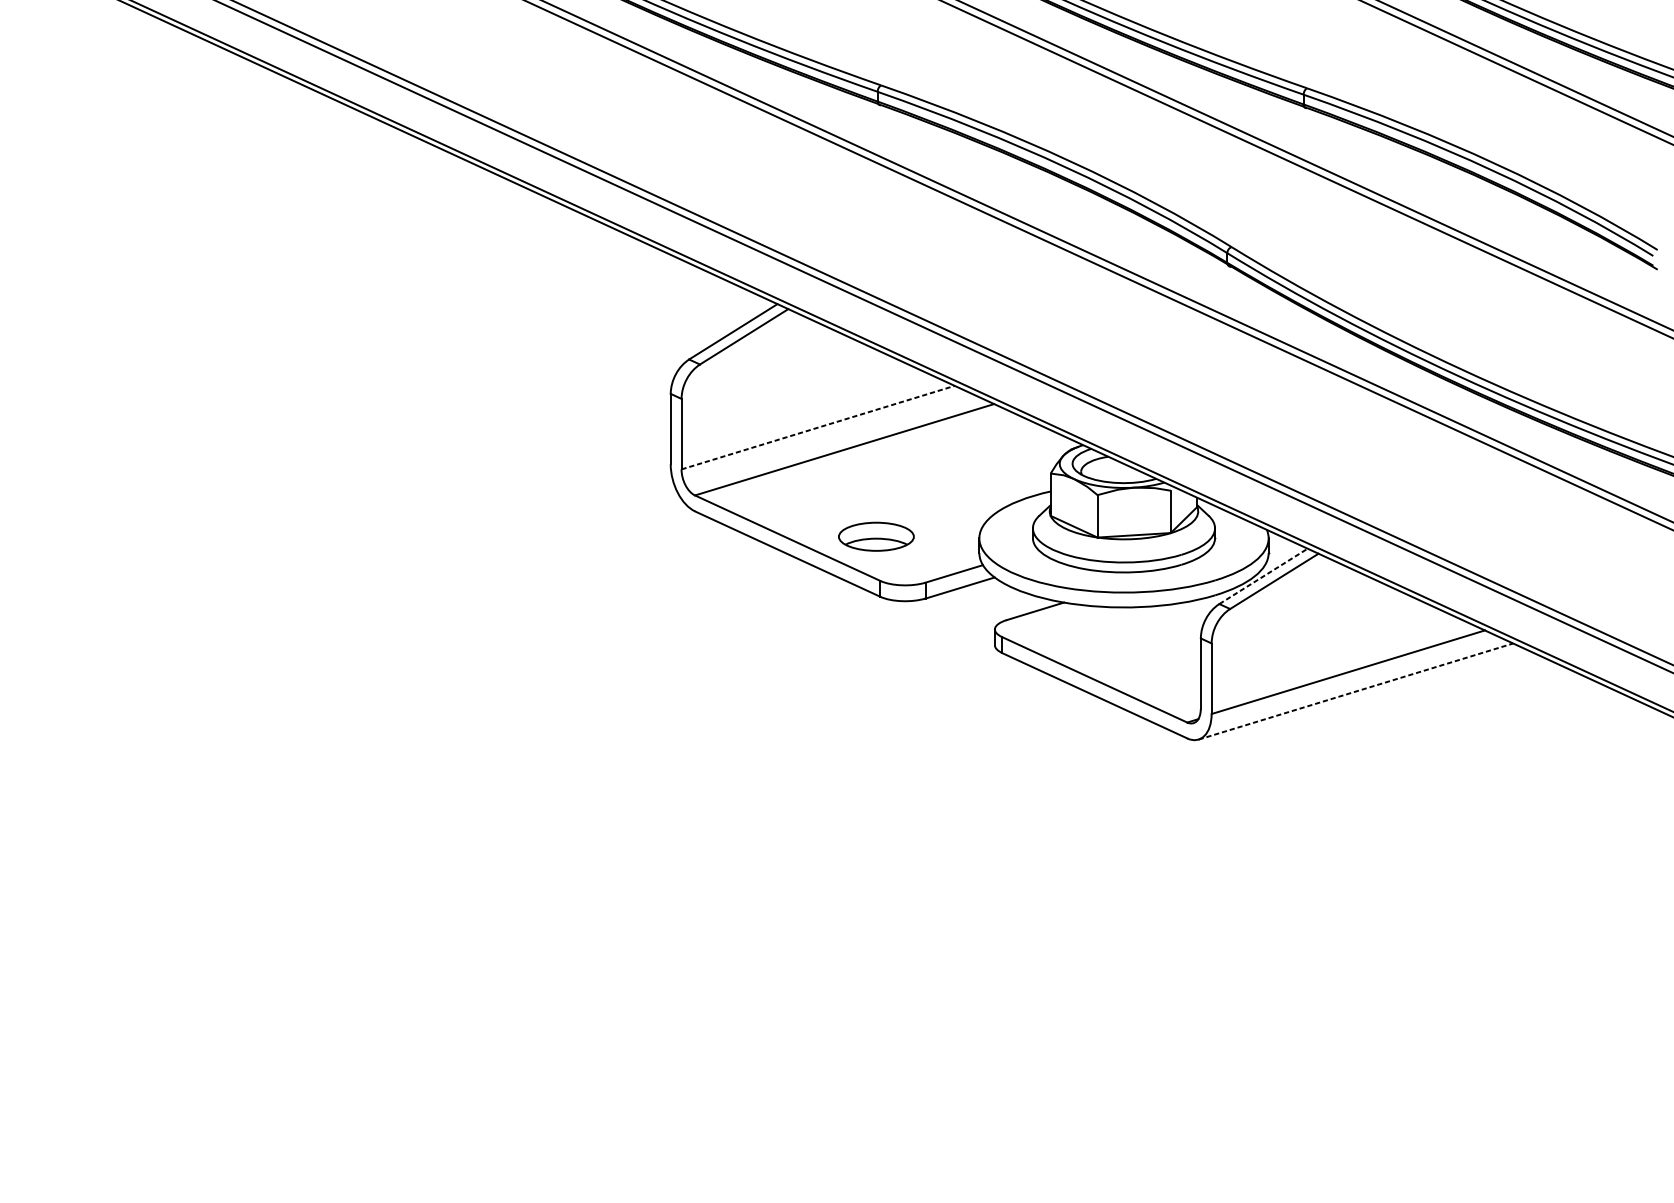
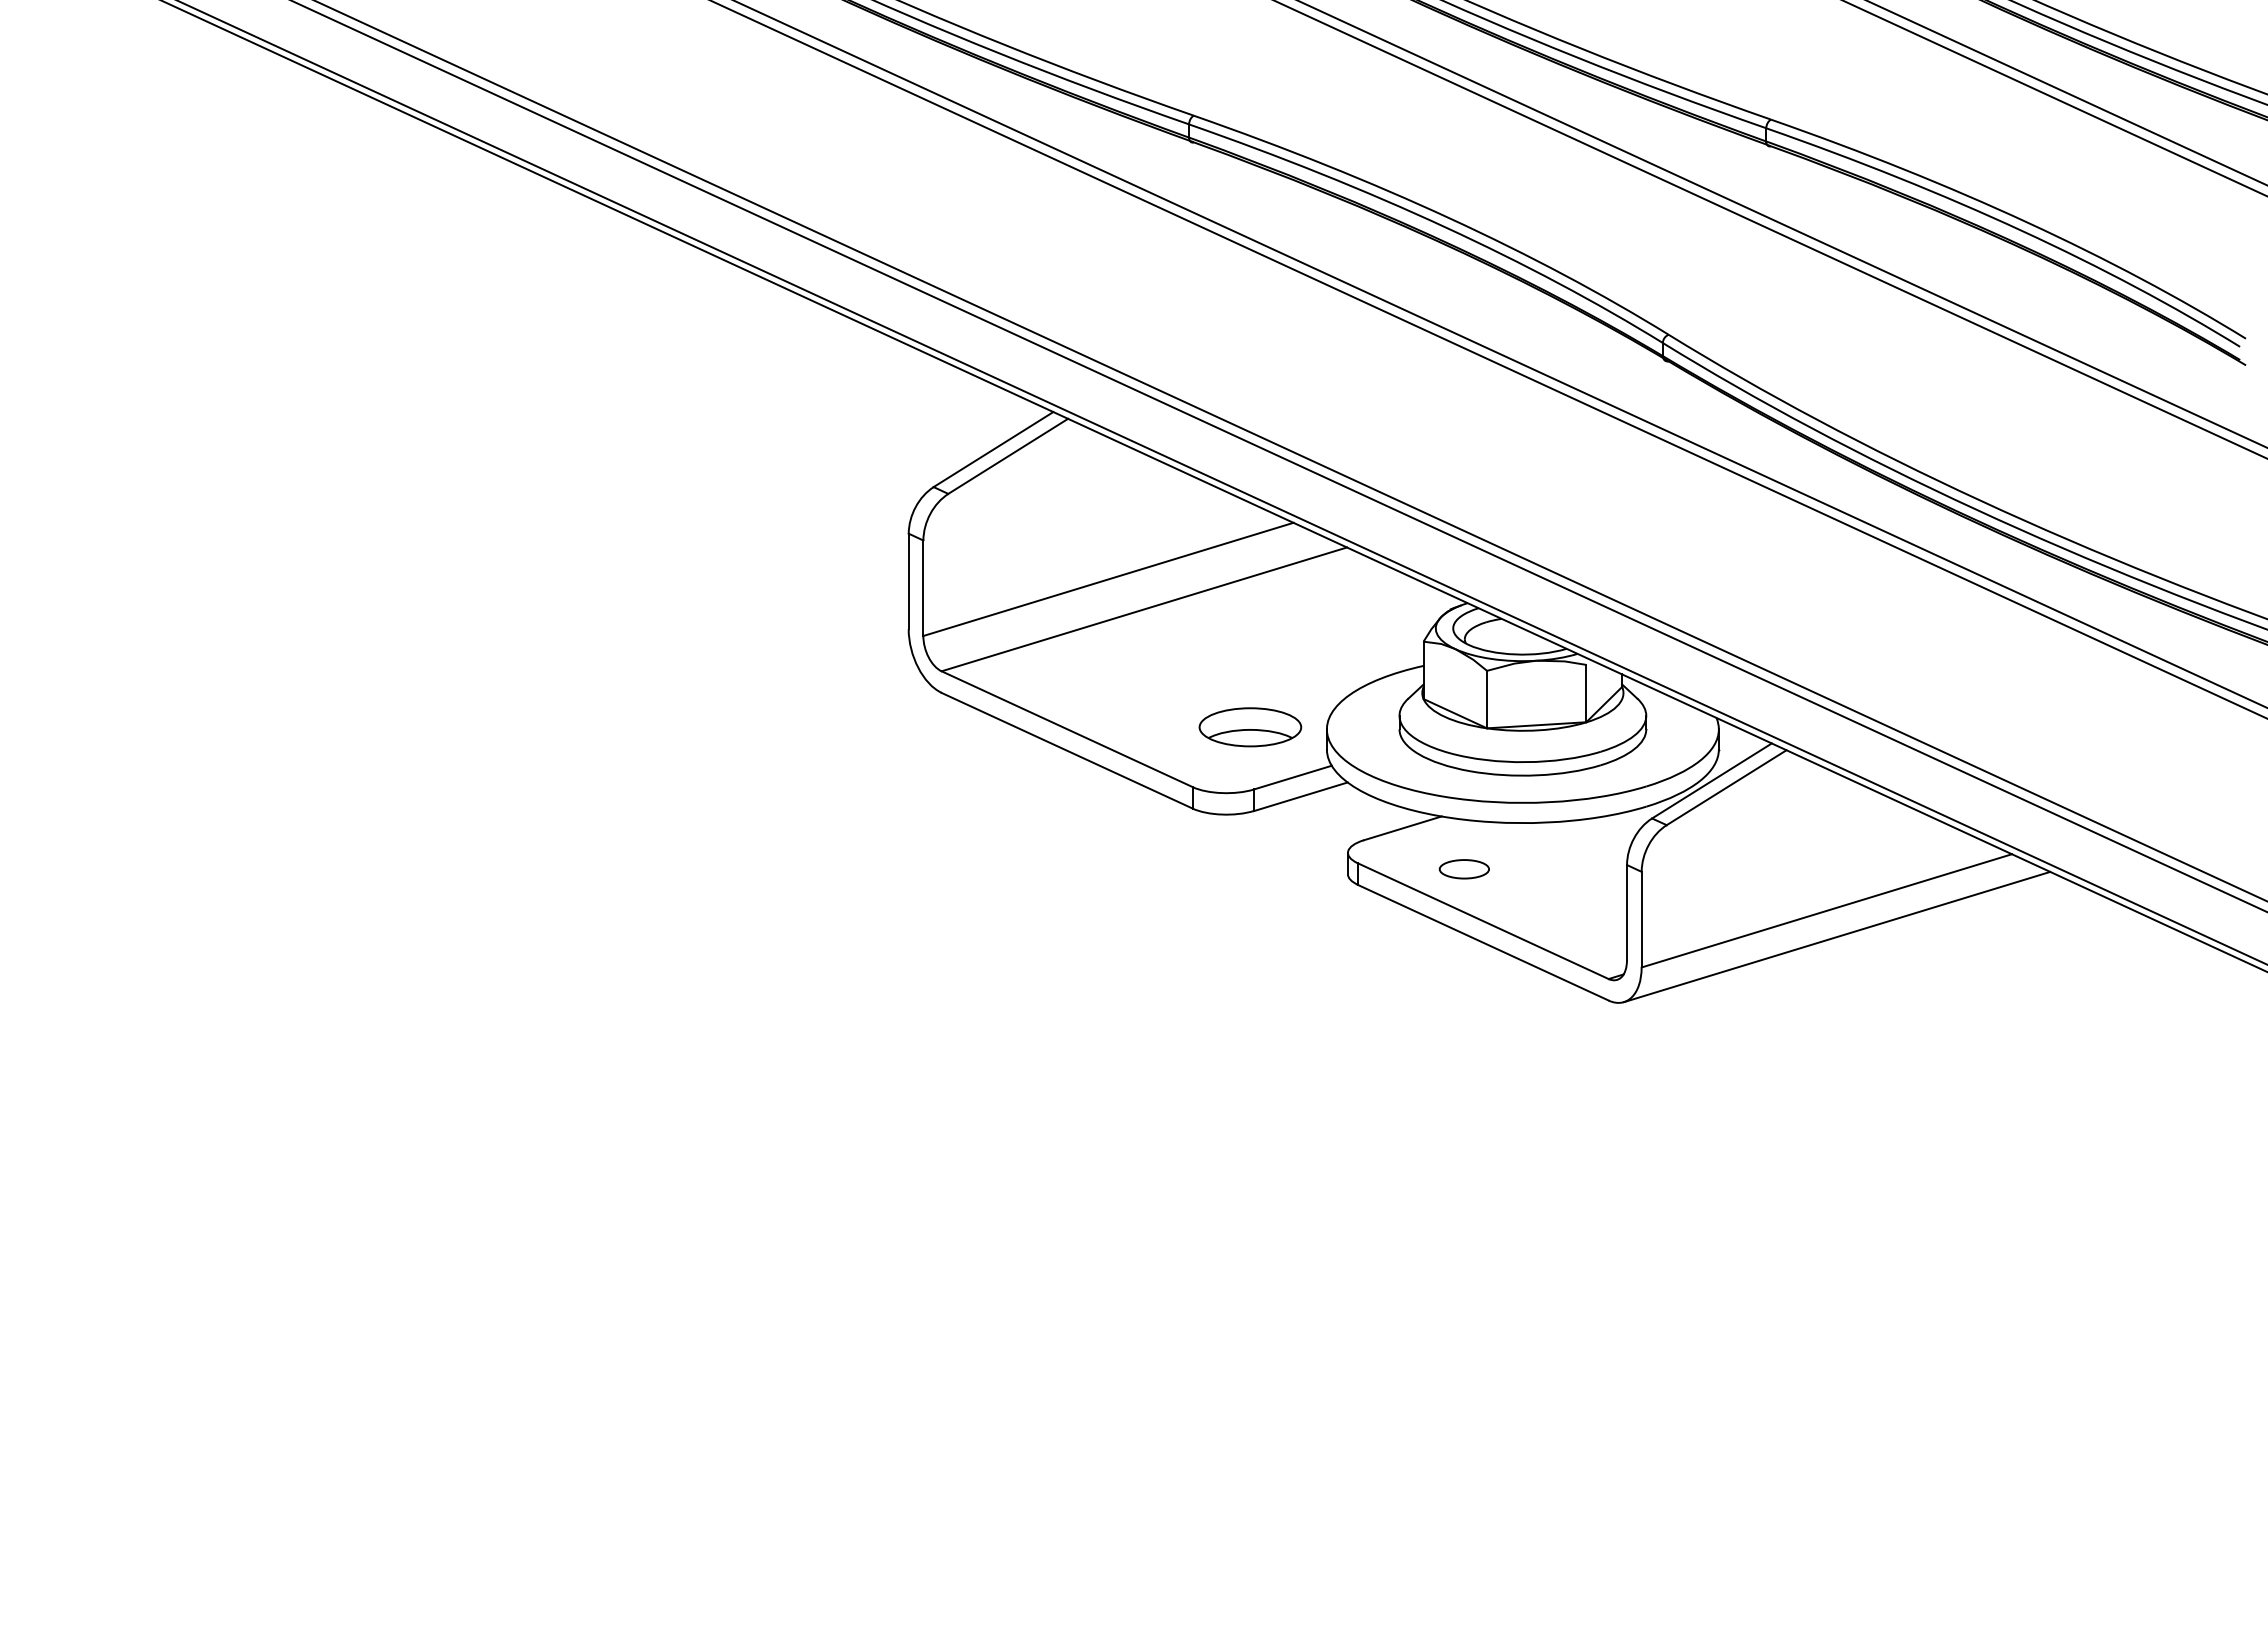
line: (818, 427) -> (1108, 579), dashed -> solid
part: (876, 536) -> (1250, 727), moved
line: (1263, 576) -> (1711, 780), dashed -> solid
part: (1080, 641) -> (1463, 869), added
line: (1356, 691) -> (1837, 937), dashed -> solid

